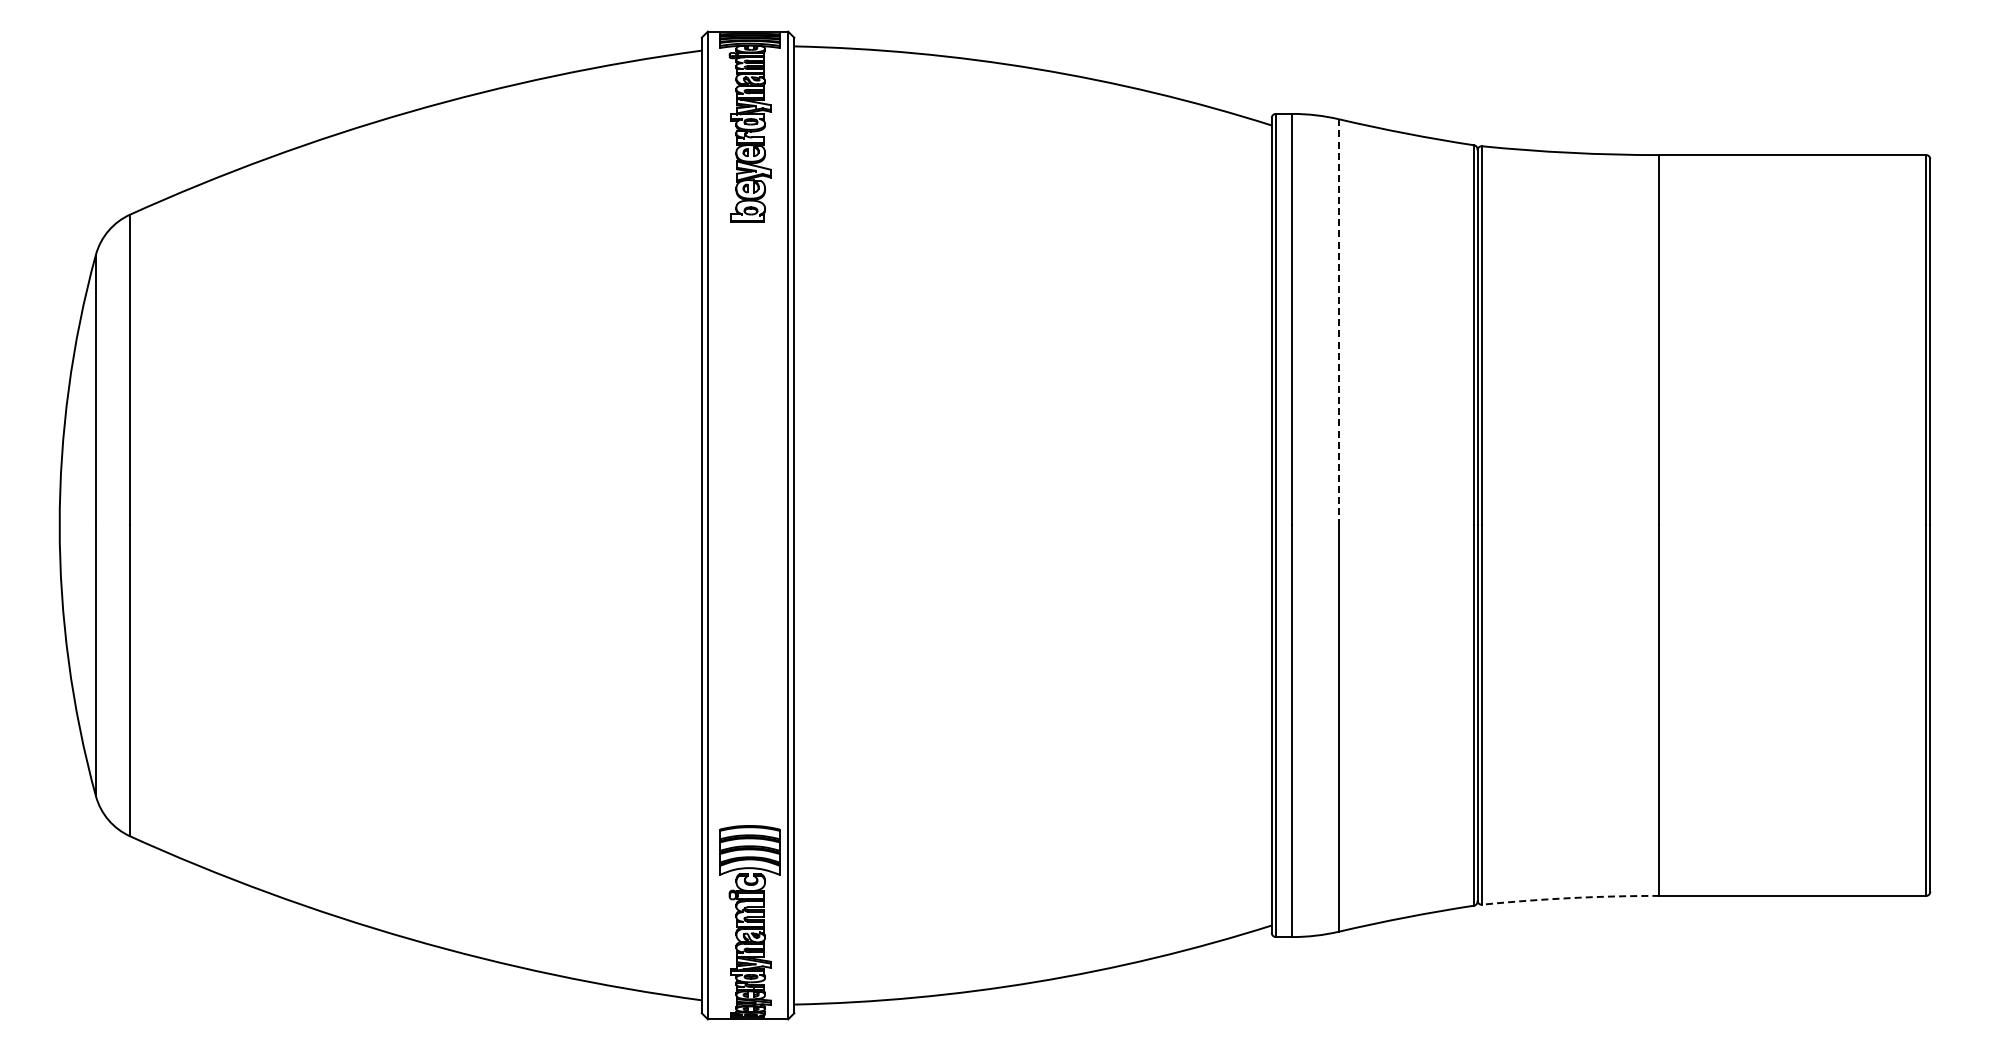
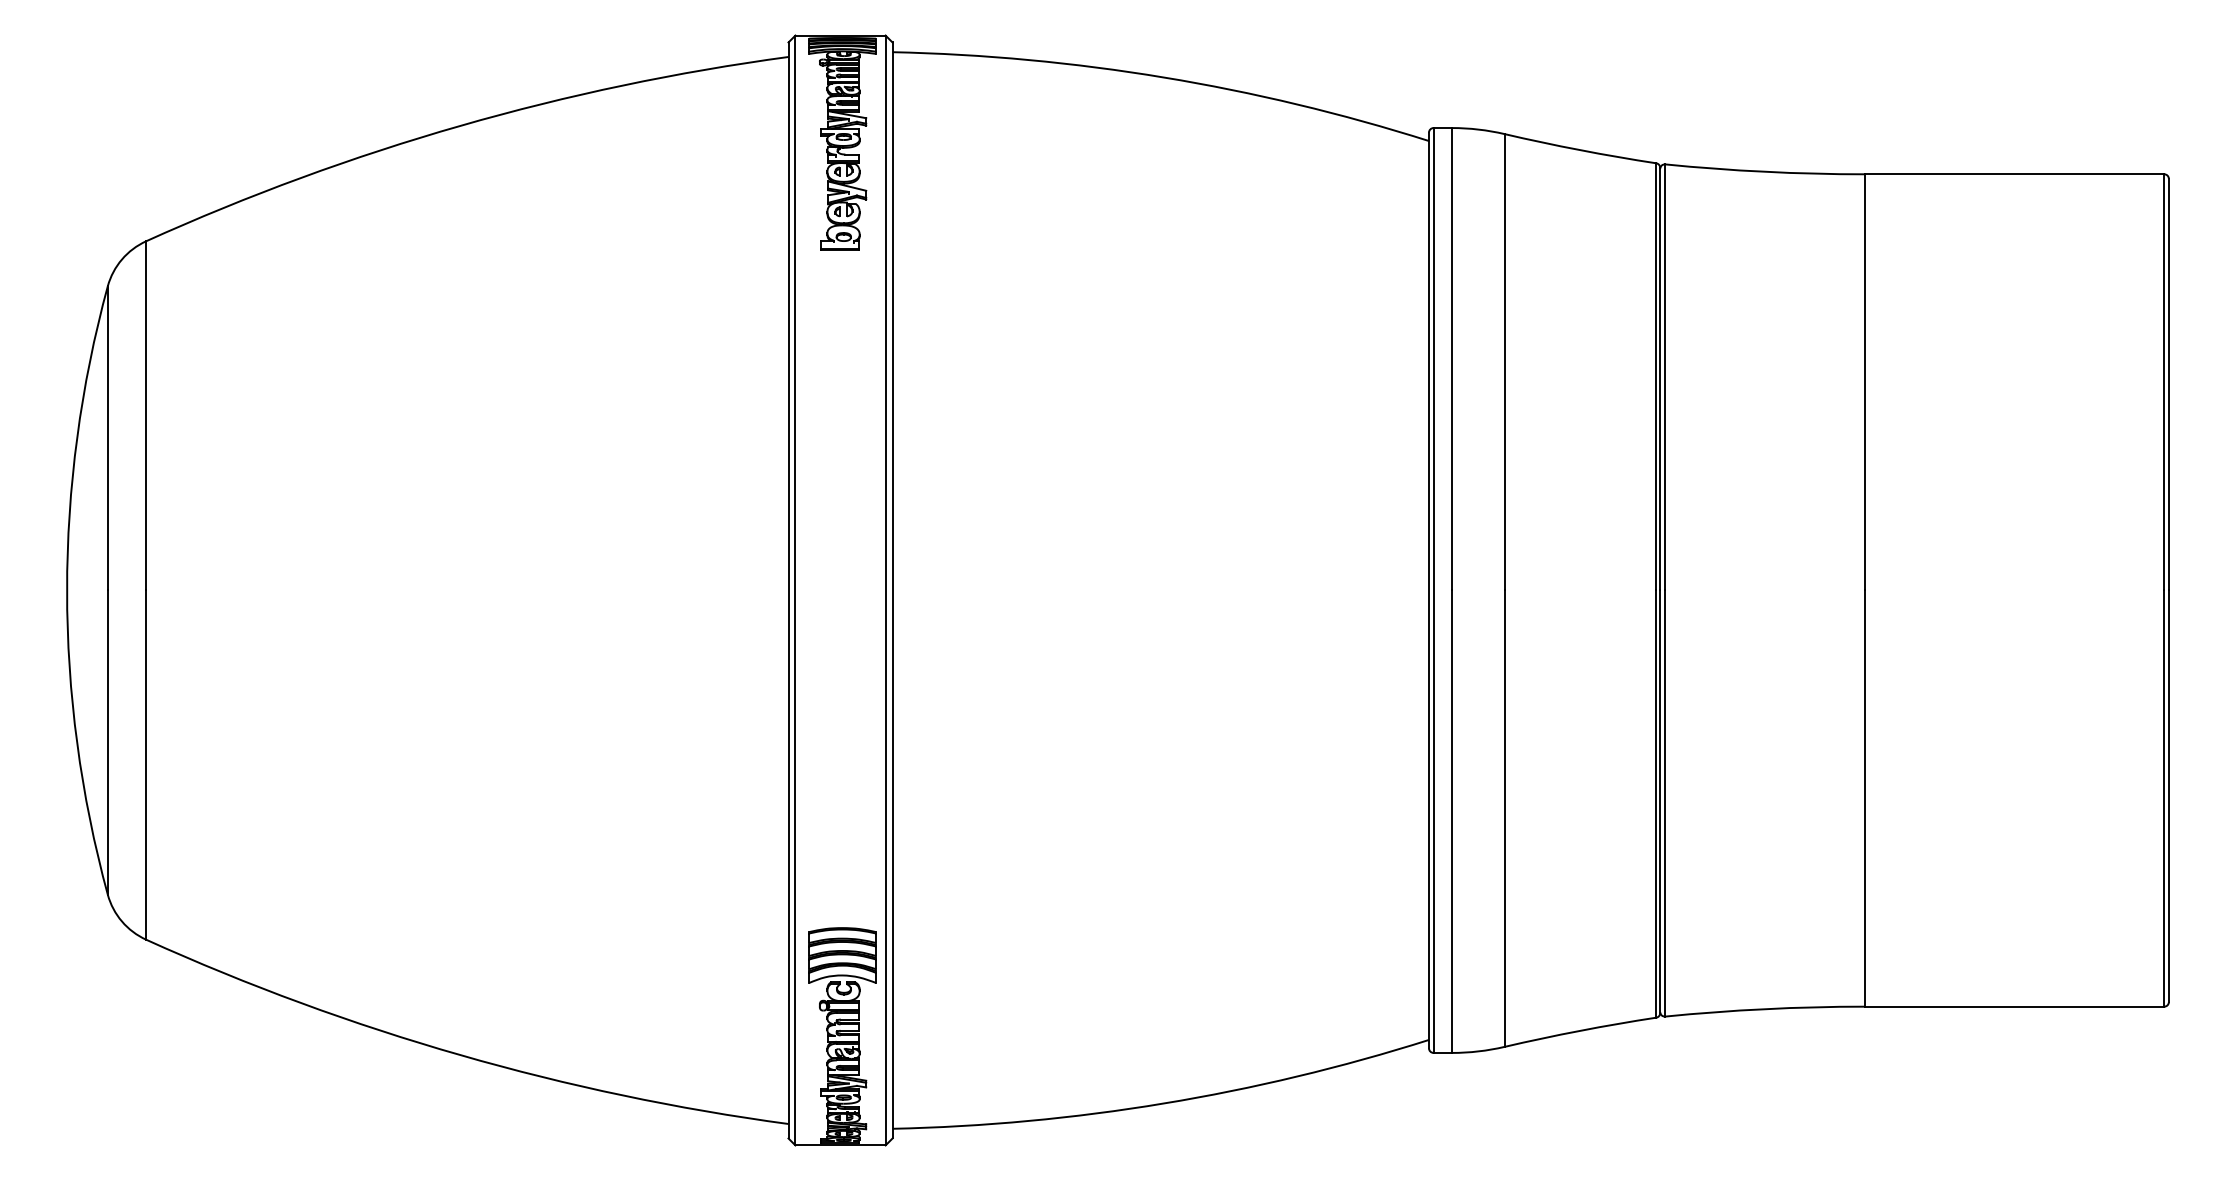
line: (1339, 322) -> (1505, 362), dashed -> solid
arc: (1570, 898) -> (1764, 1009), dashed -> solid

